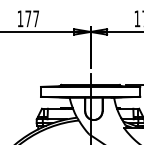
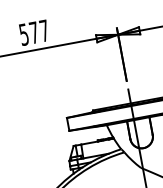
text: (20, 18) -> (24, 34), 177 -> 577

